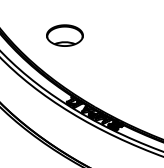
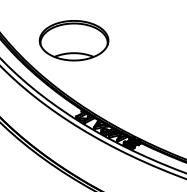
part: (64, 35) -> (73, 40), size x1.67

